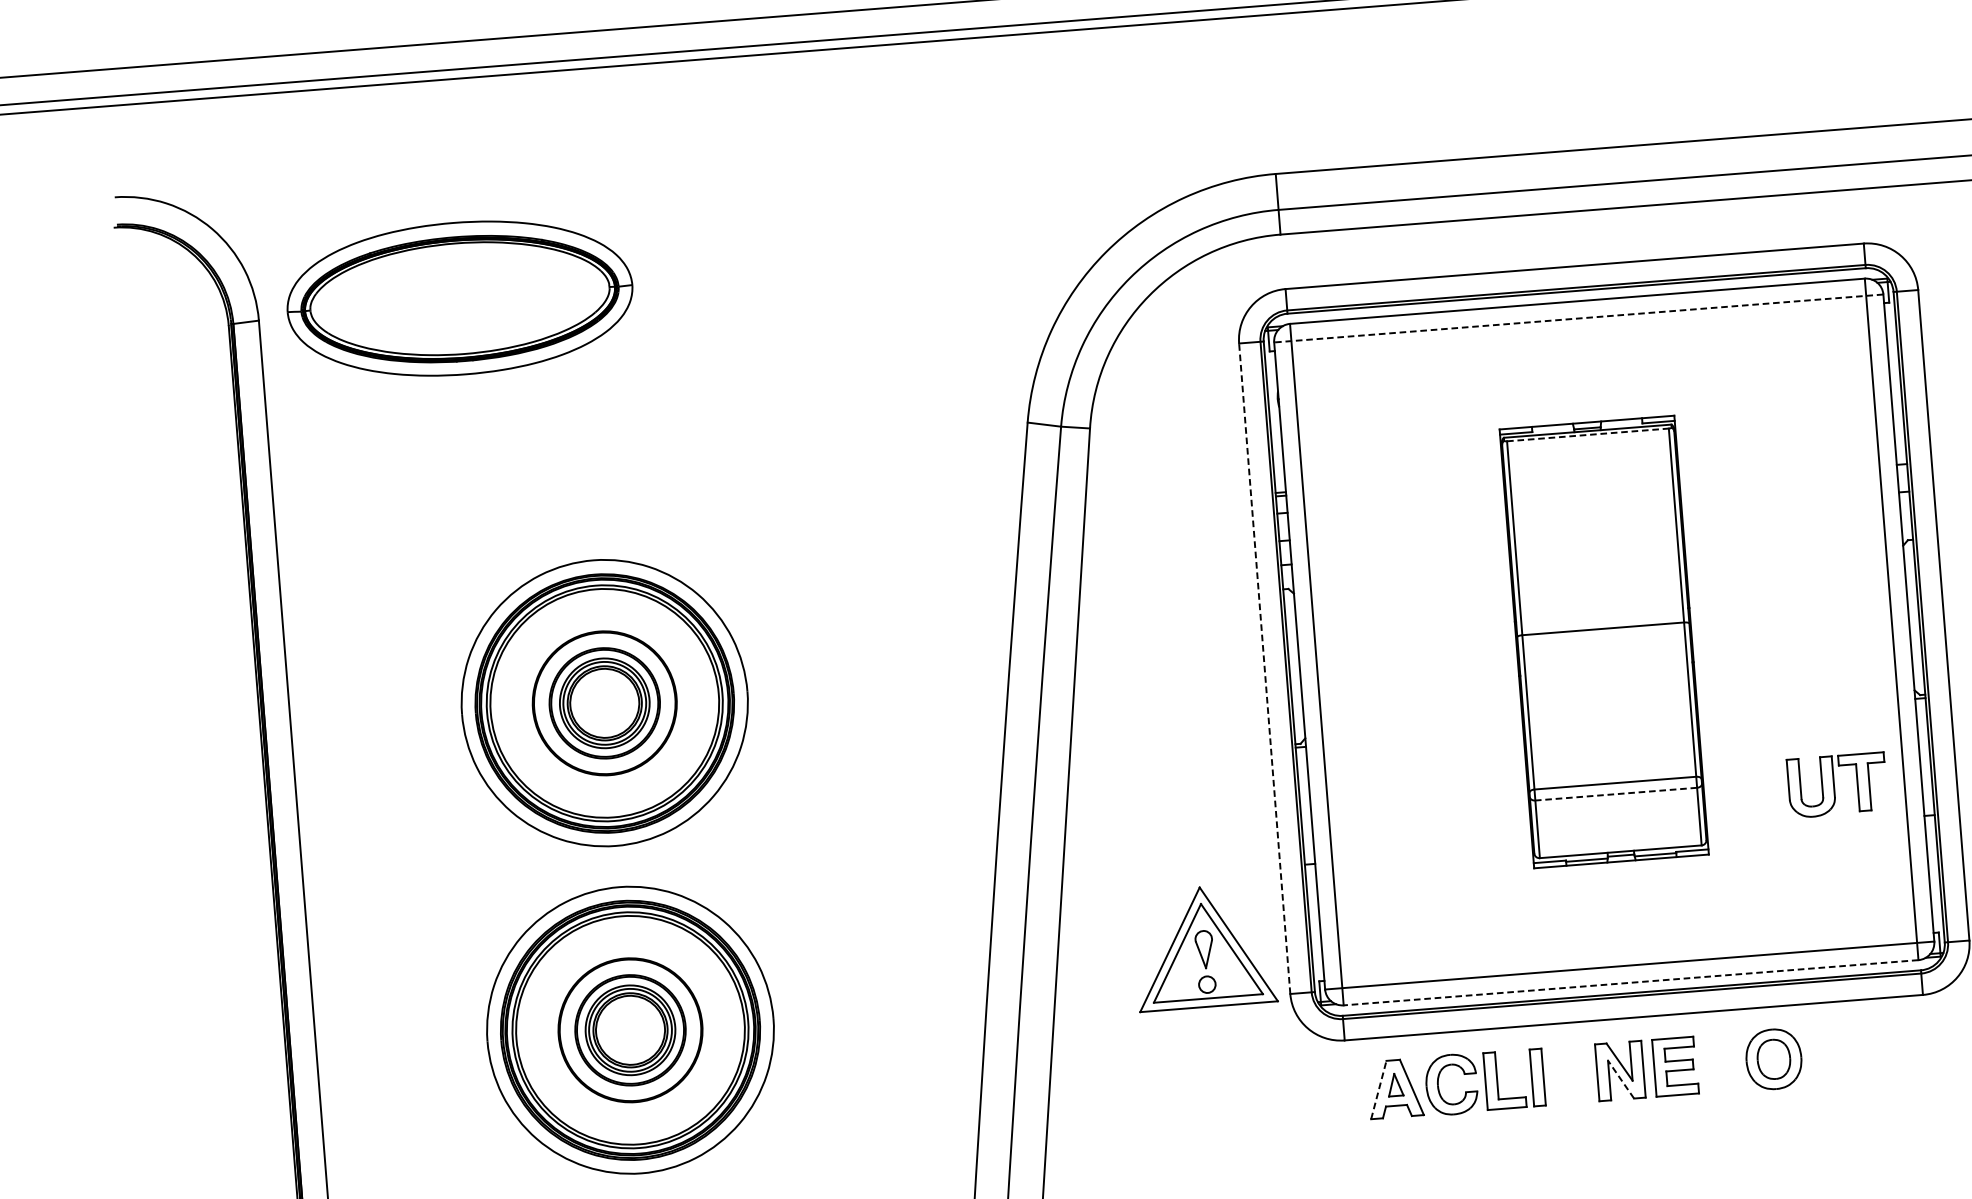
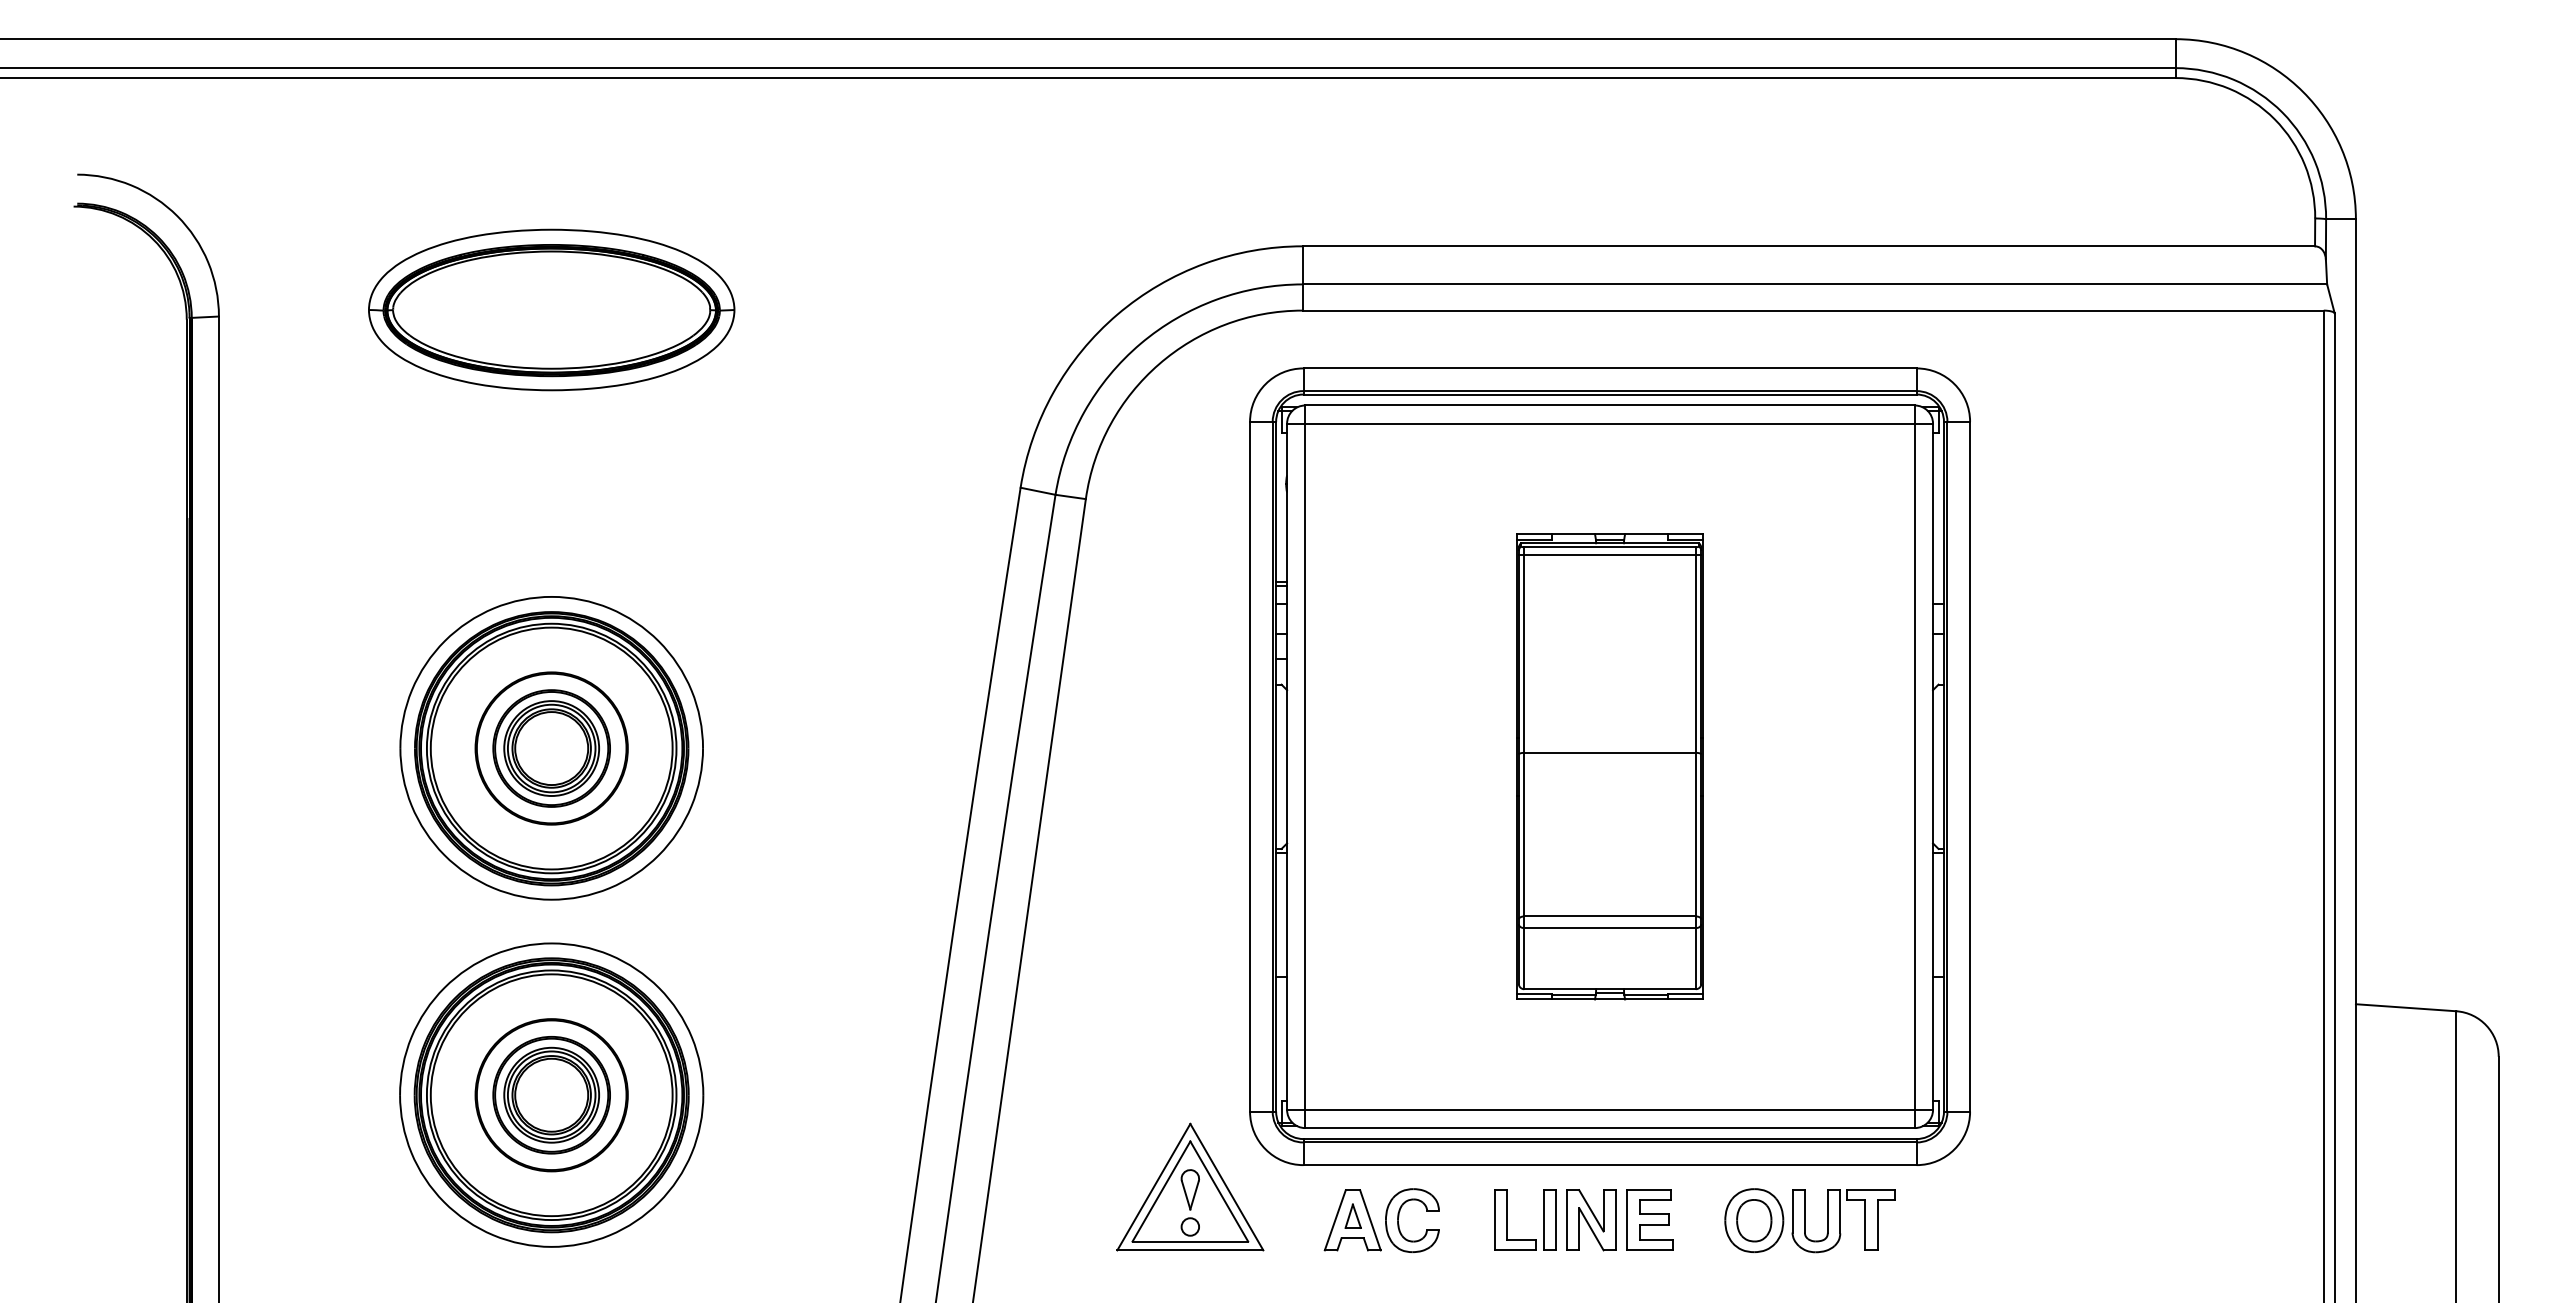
part: (459, 298) -> (551, 309), moved
line: (1579, 318) -> (1610, 423), dashed -> solid
line: (1588, 435) -> (1610, 547), dashed -> solid
line: (1587, 441) -> (1609, 554), added
line: (1265, 668) -> (1250, 766), dashed -> solid
part: (1837, 785) -> (1843, 1221), moved
line: (1616, 794) -> (1610, 928), dashed -> solid
part: (1204, 946) -> (1190, 1186), moved
line: (1631, 983) -> (1610, 1128), dashed -> solid
line: (1621, 1078) -> (1591, 1228), dashed -> solid
part: (1497, 1079) -> (1507, 1219), moved
line: (1379, 1090) -> (1335, 1220), dashed -> solid

